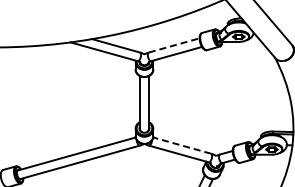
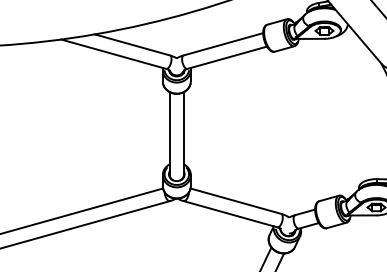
line: (174, 45) -> (223, 44), dashed -> solid
line: (181, 145) -> (234, 201), dashed -> solid

